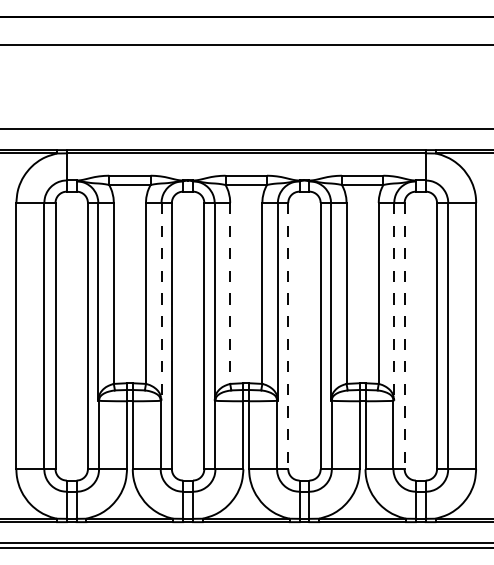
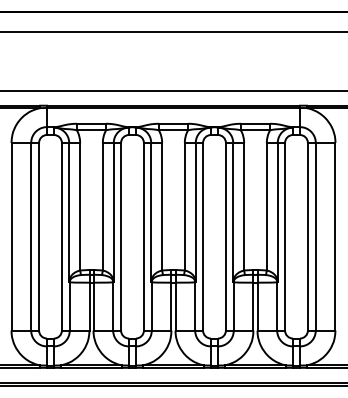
line: (230, 293) -> (162, 206), dashed -> solid
line: (161, 301) -> (113, 212), dashed -> solid
line: (394, 301) -> (277, 212), dashed -> solid
line: (288, 336) -> (203, 237), dashed -> solid
line: (404, 336) -> (284, 237), dashed -> solid

